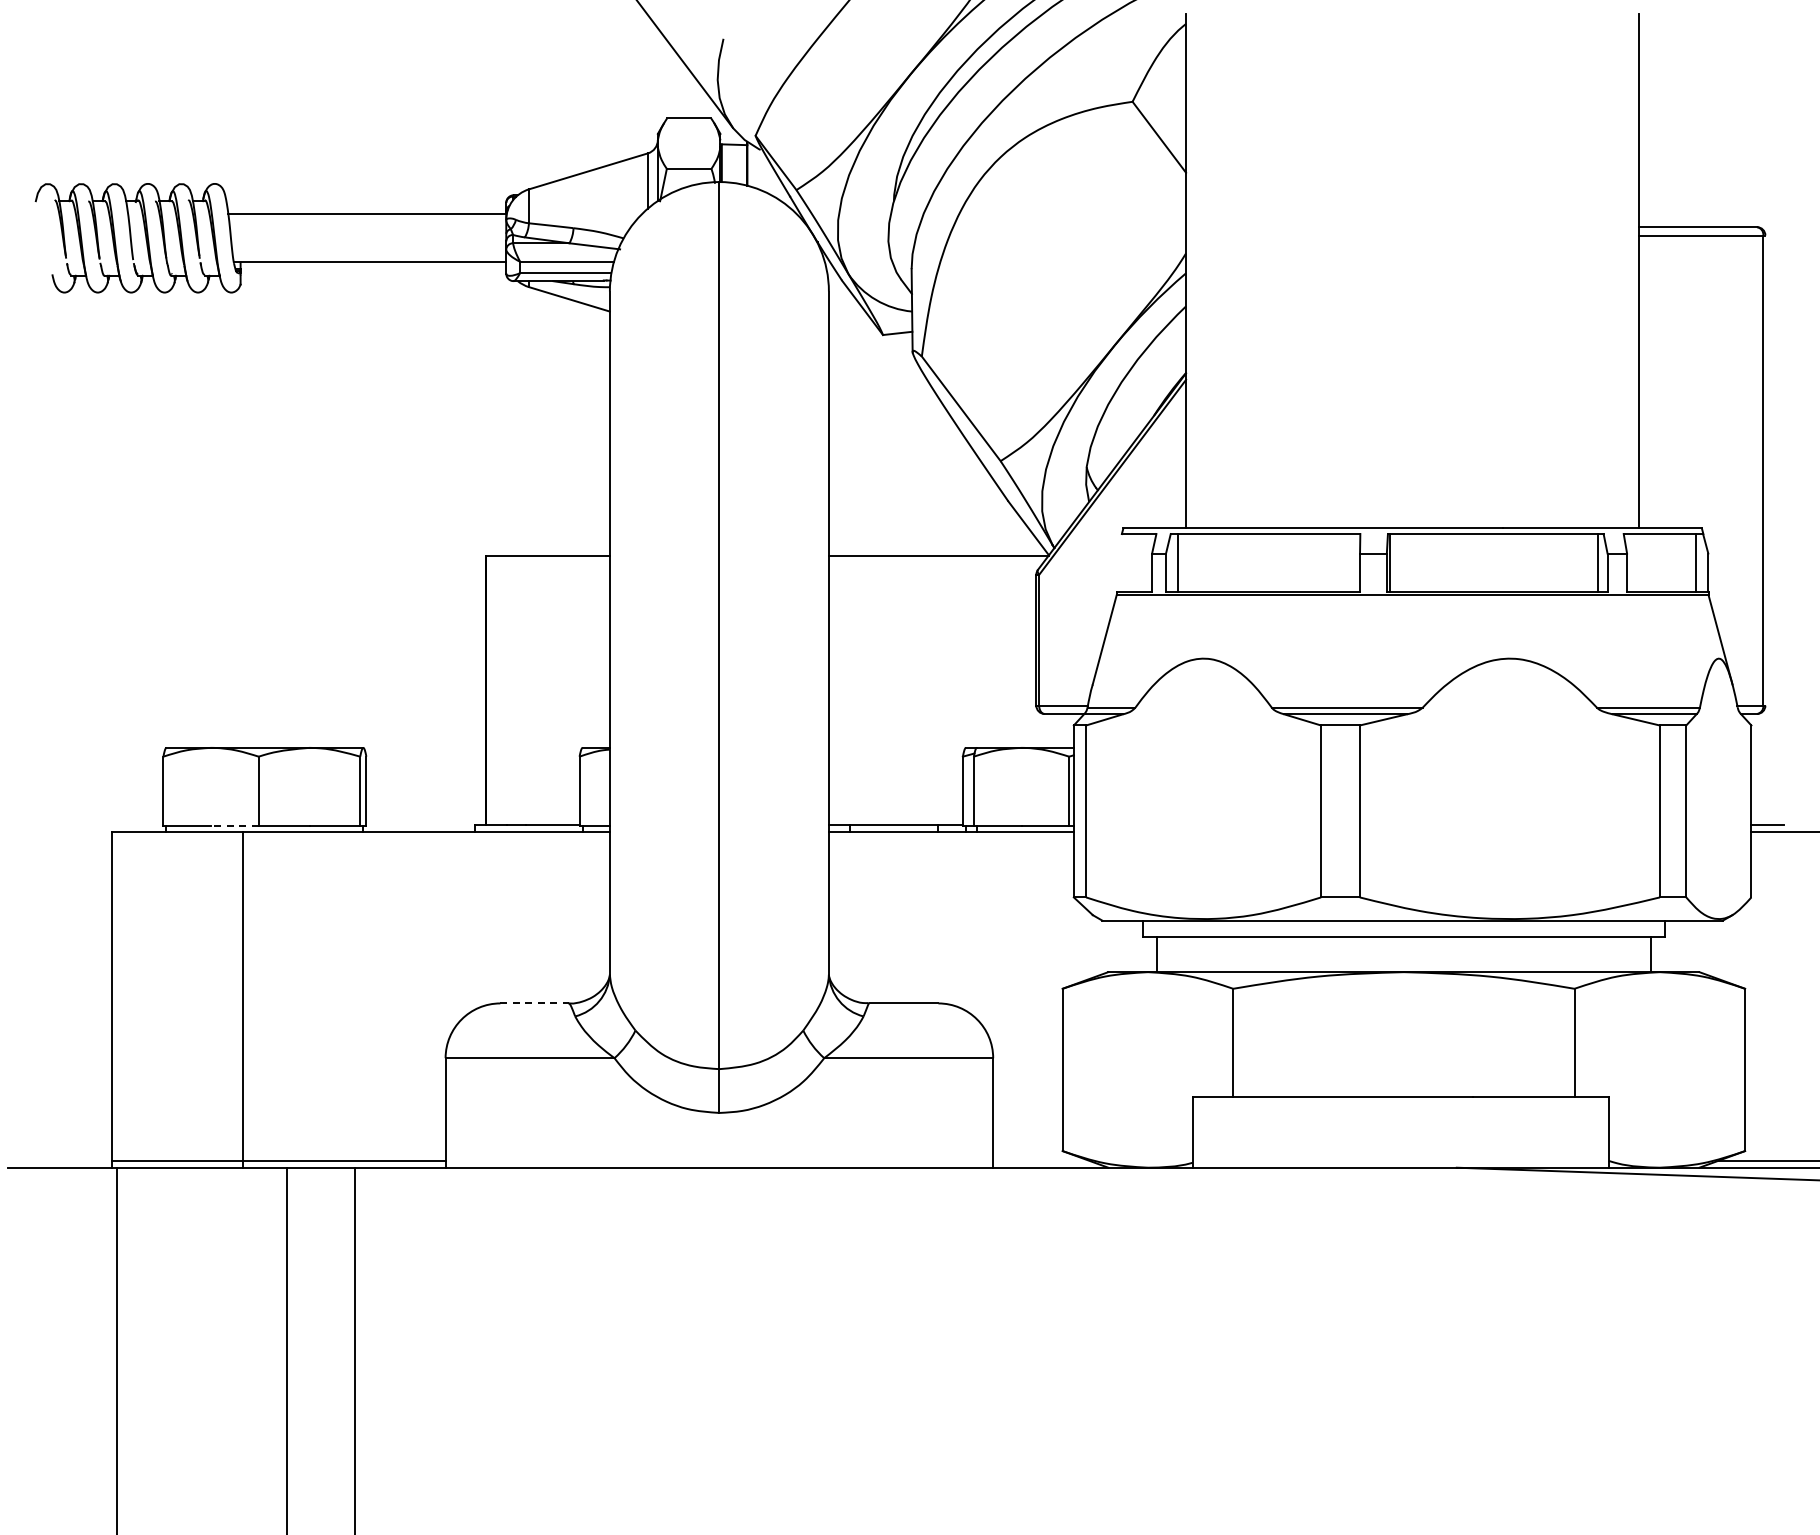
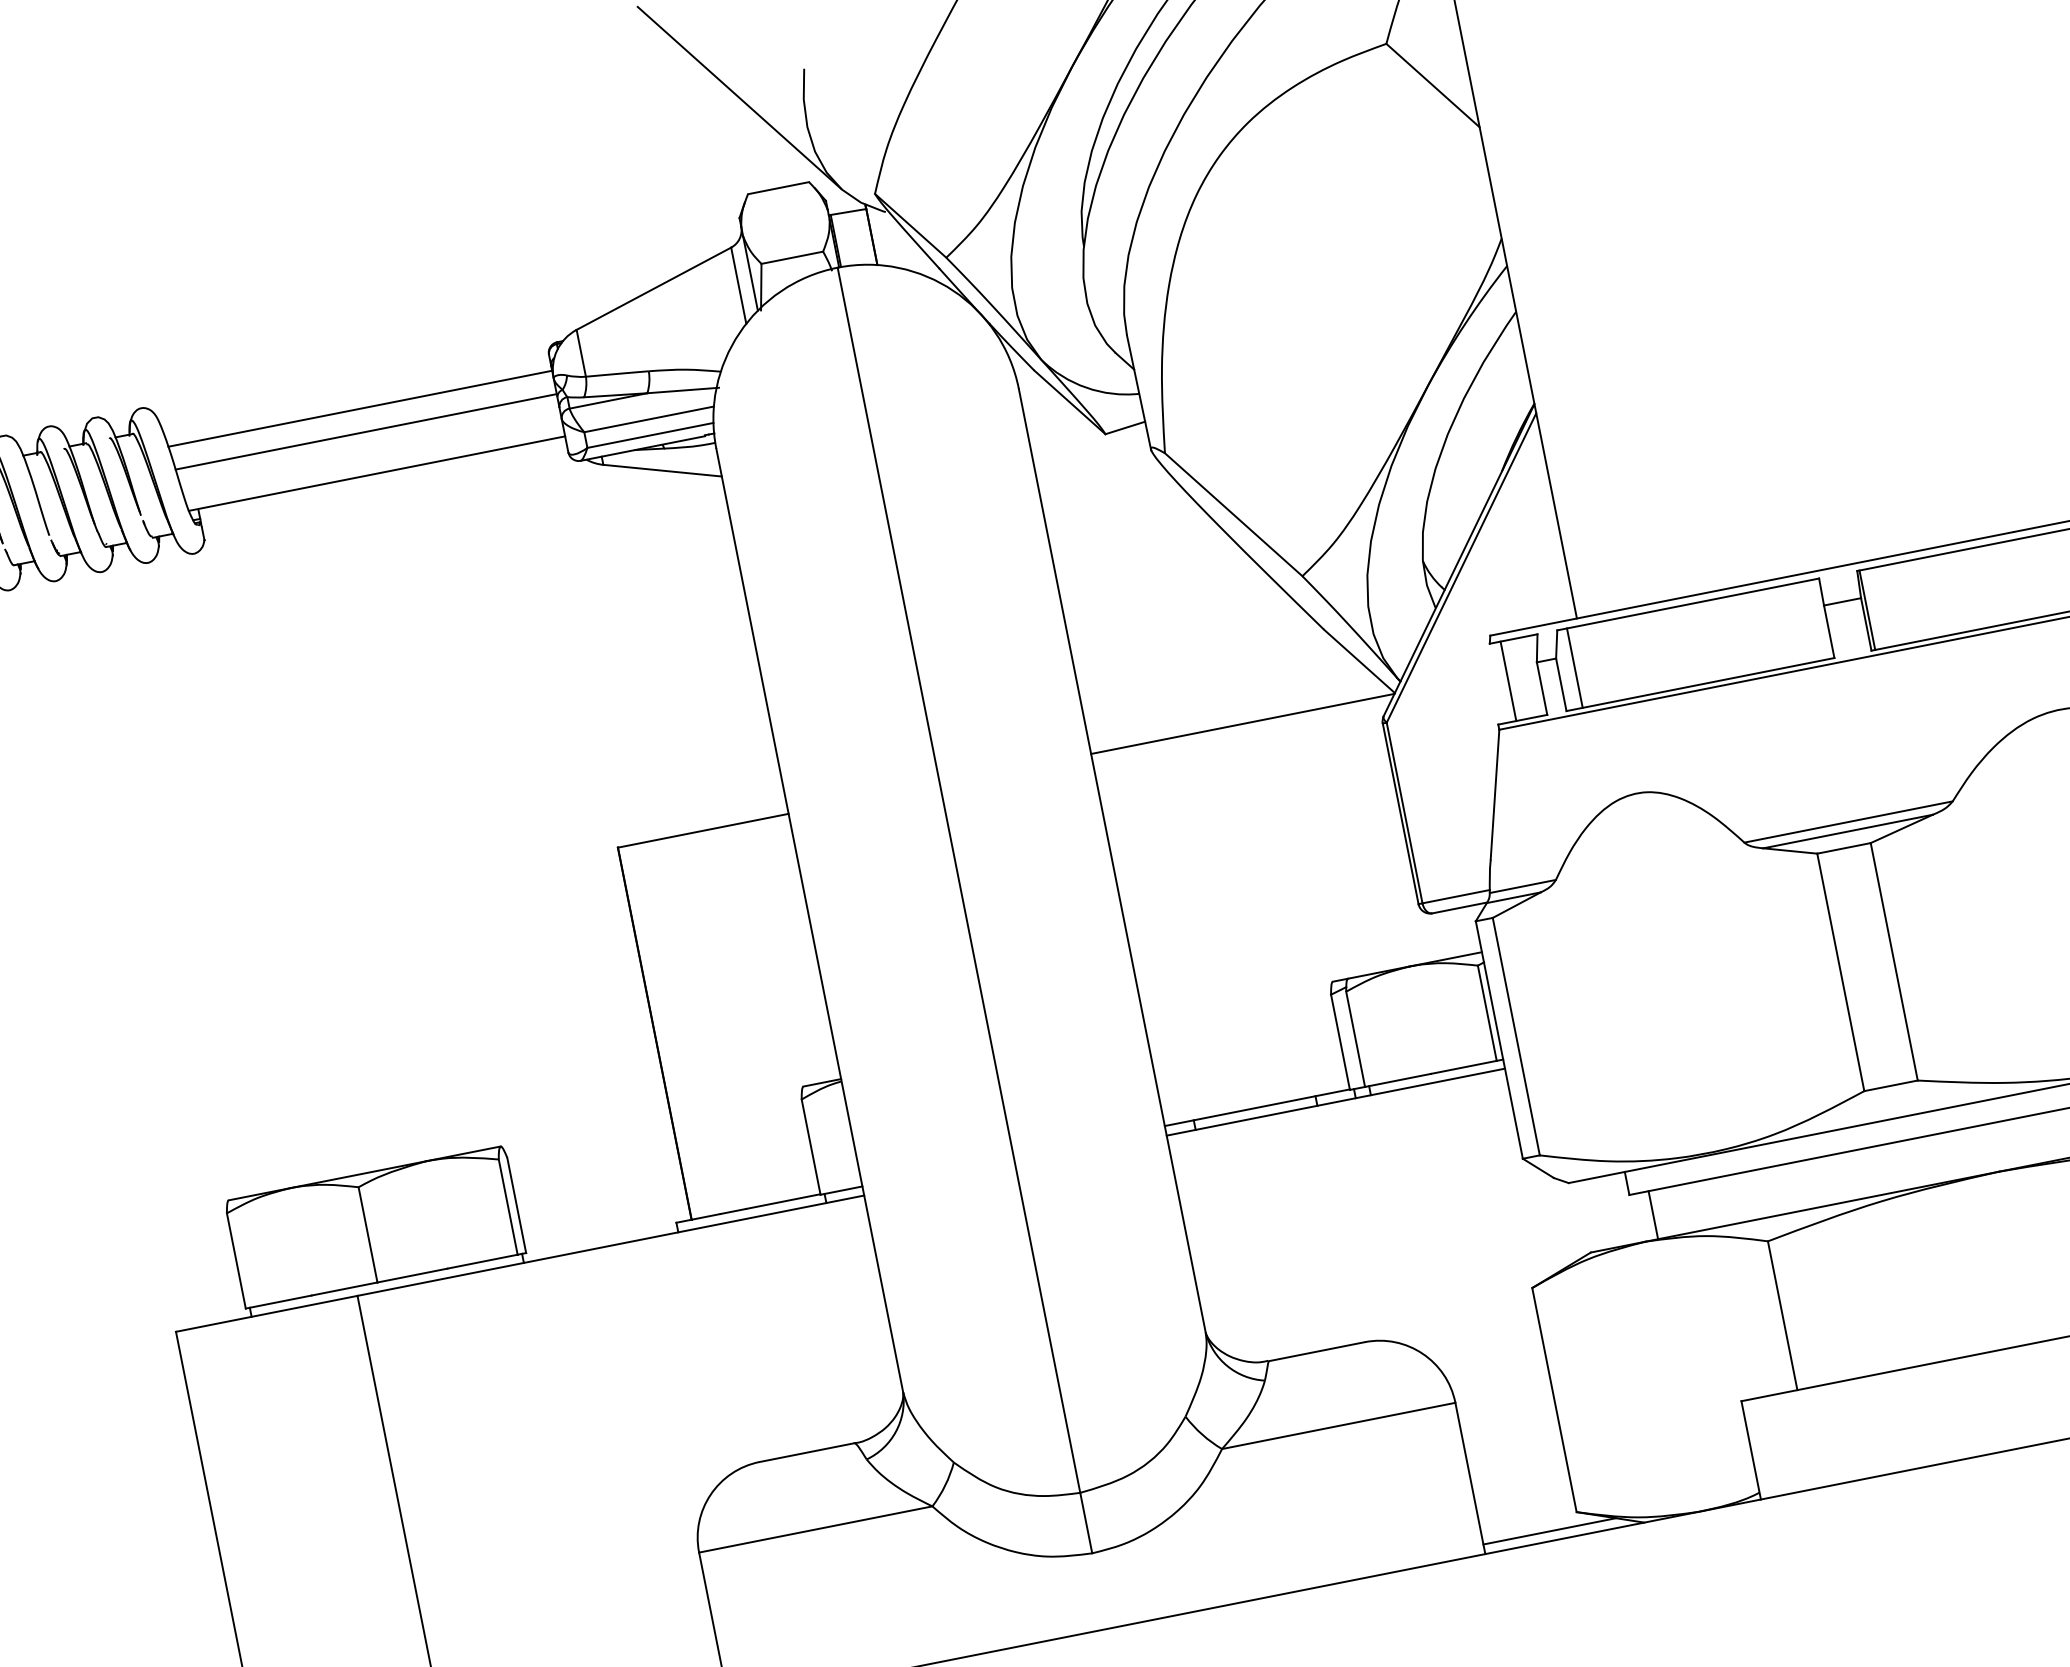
line: (368, 231) -> (366, 431), added
line: (1129, 562) -> (1508, 680), added
line: (234, 825) -> (343, 1288), dashed -> solid
line: (535, 1003) -> (808, 1452), dashed -> solid
line: (1041, 1160) -> (1550, 1530), added

